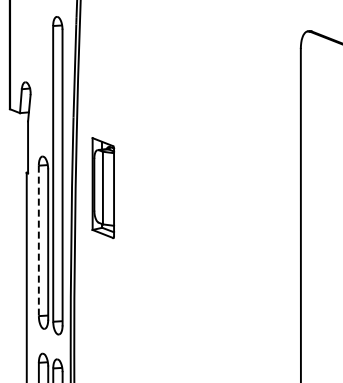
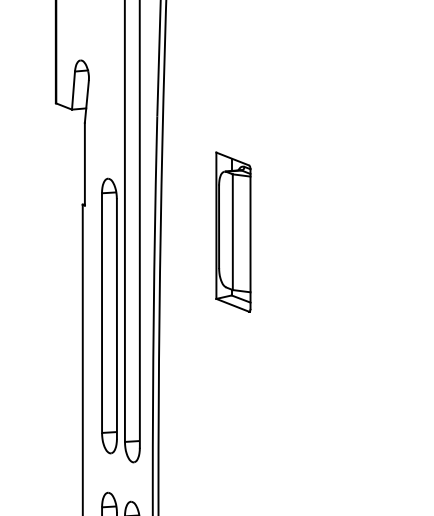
part: (103, 187) -> (233, 231), moved
line: (38, 241) -> (101, 314), dashed -> solid

